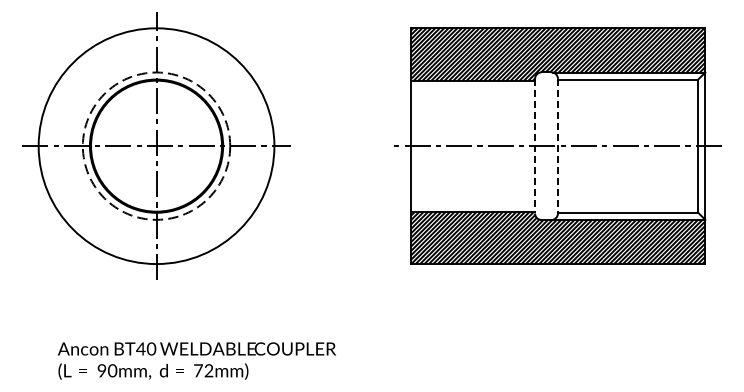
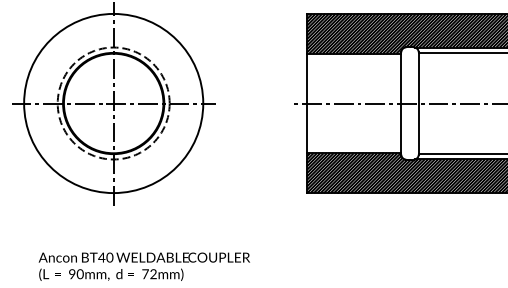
line: (535, 146) -> (401, 103), dashed -> solid
line: (557, 146) -> (418, 103), dashed -> solid

